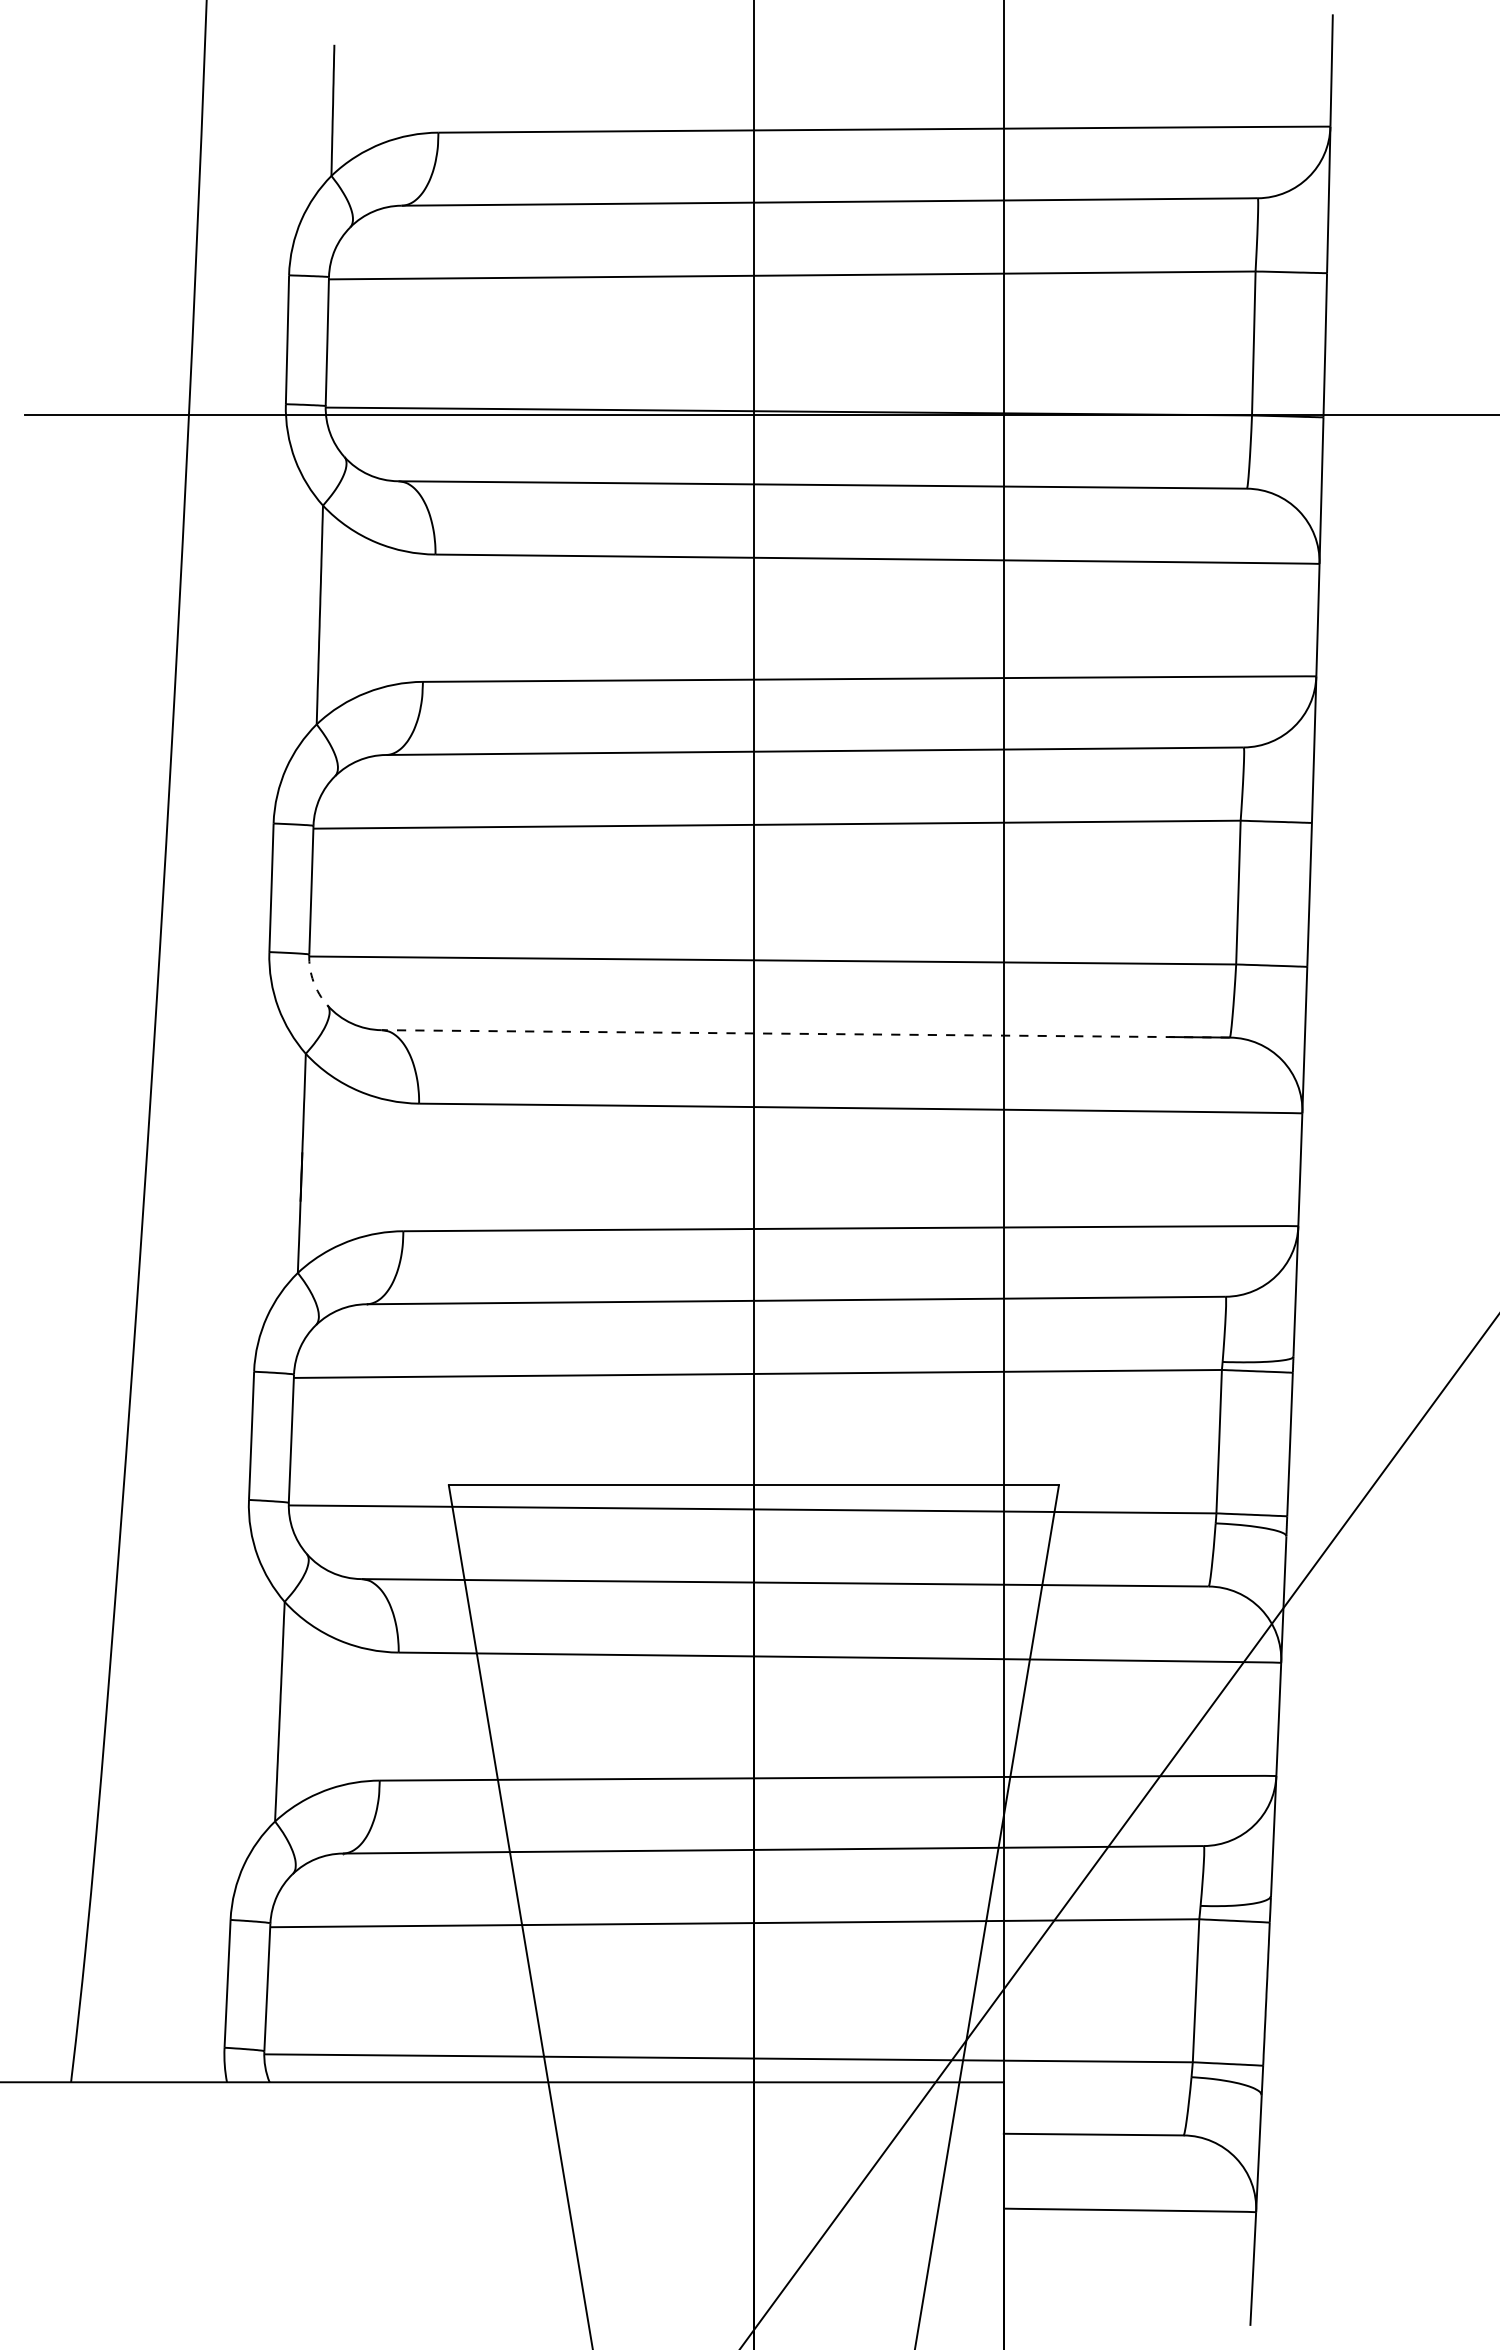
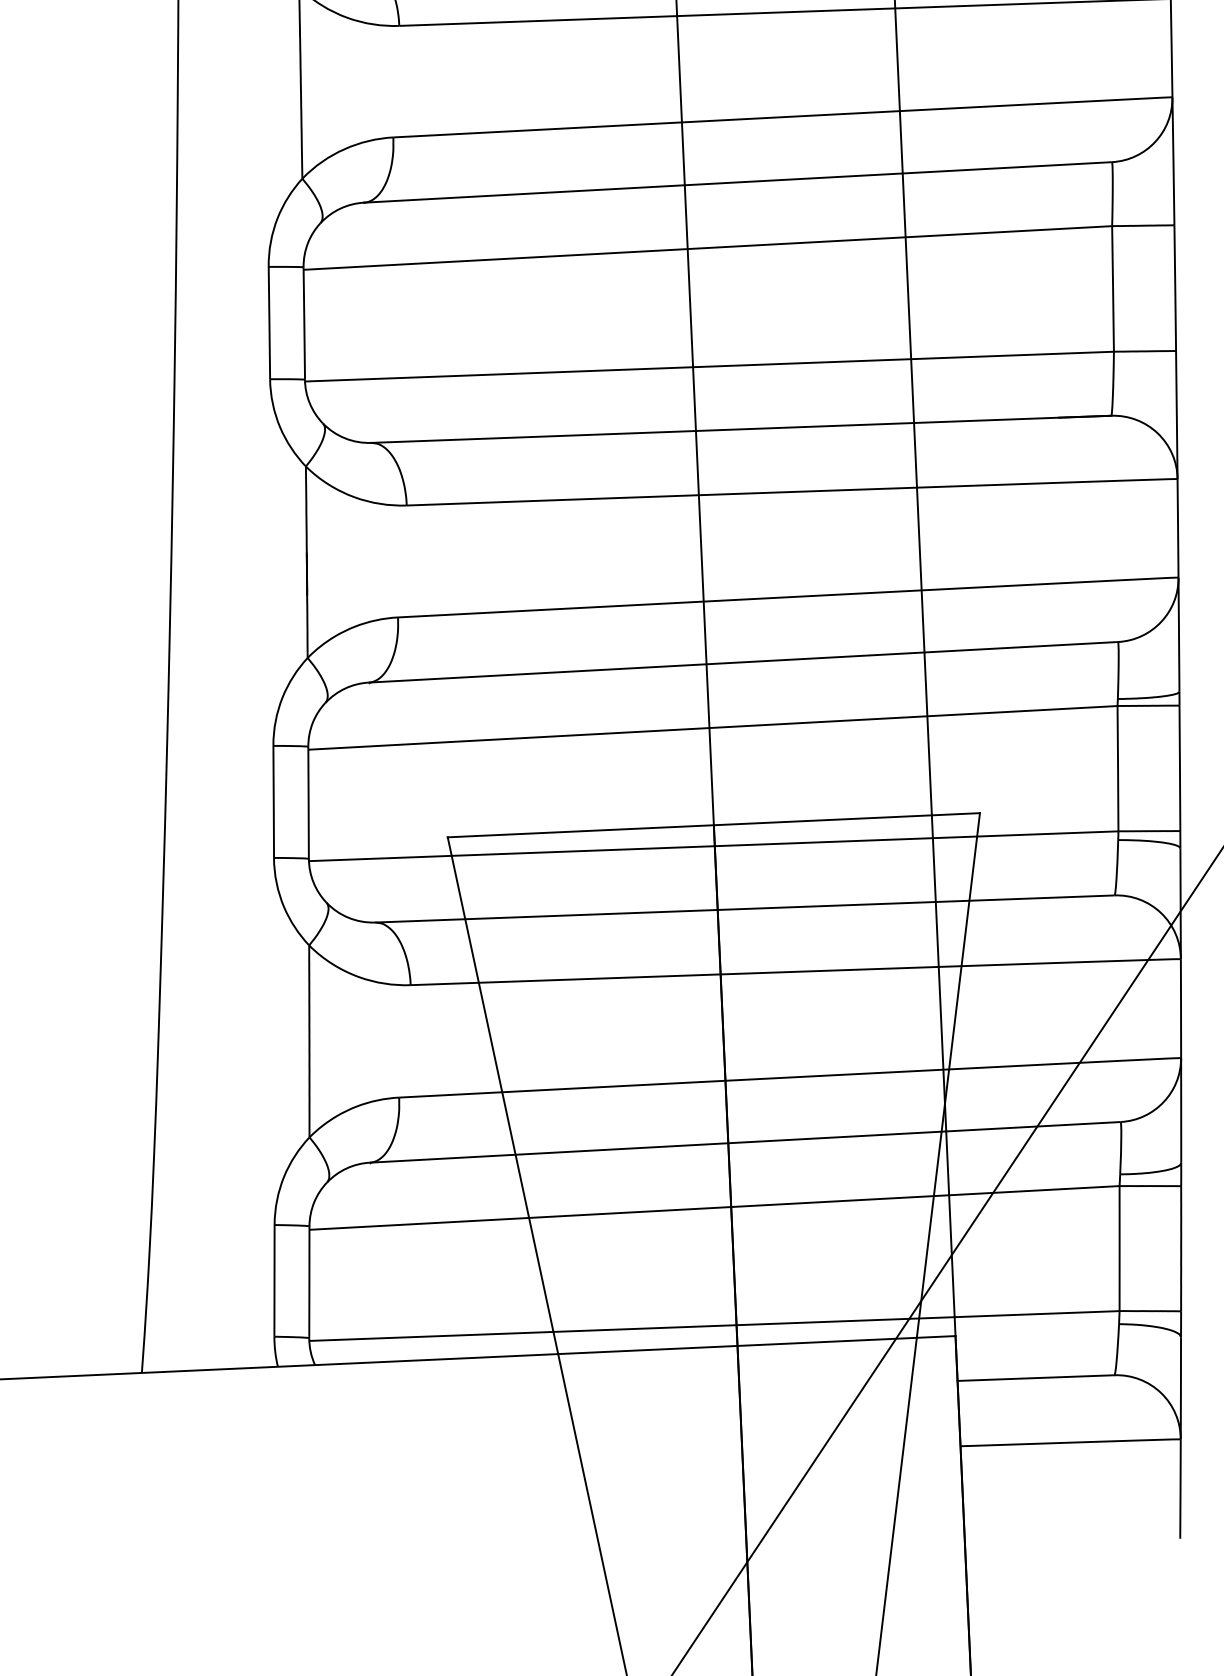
arc: (313, 981) -> (309, 403), dashed -> solid
line: (805, 1033) -> (740, 429), dashed -> solid

